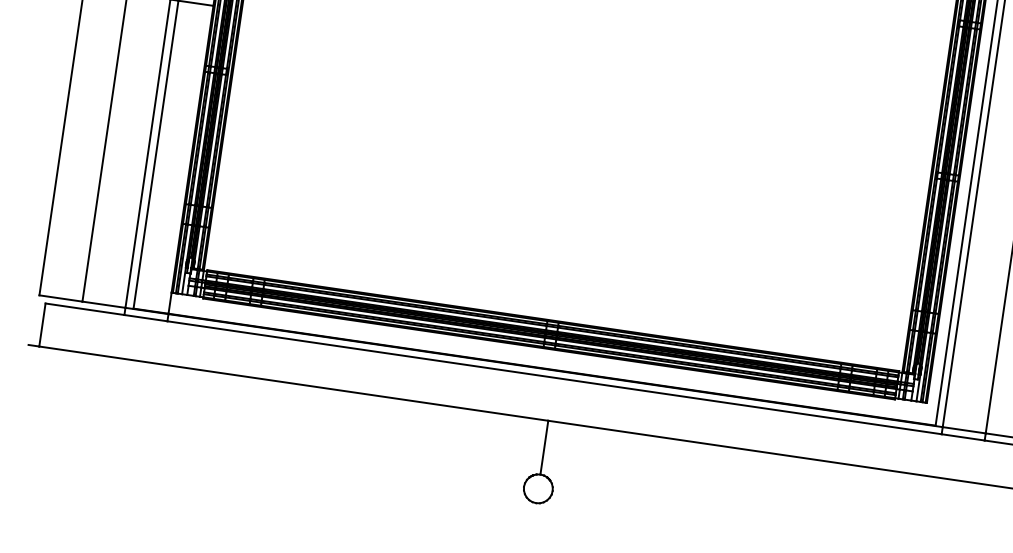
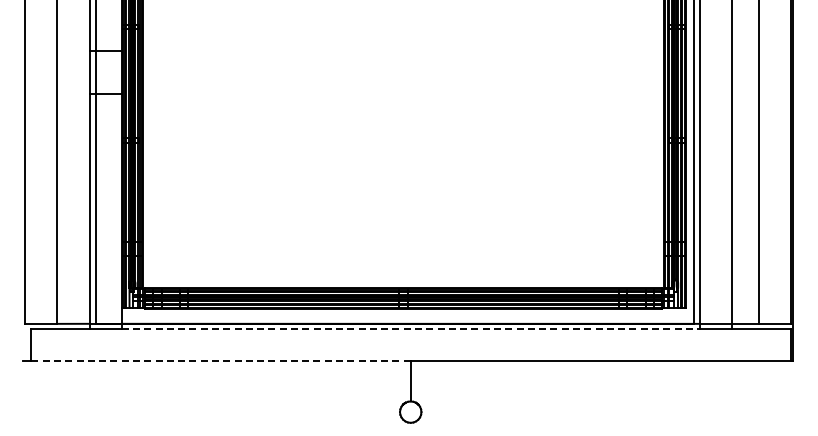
line: (555, 378) -> (411, 329), solid -> dashed
line: (293, 383) -> (220, 361), solid -> dashed

